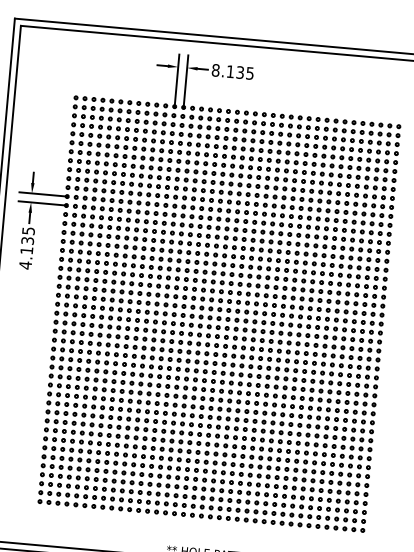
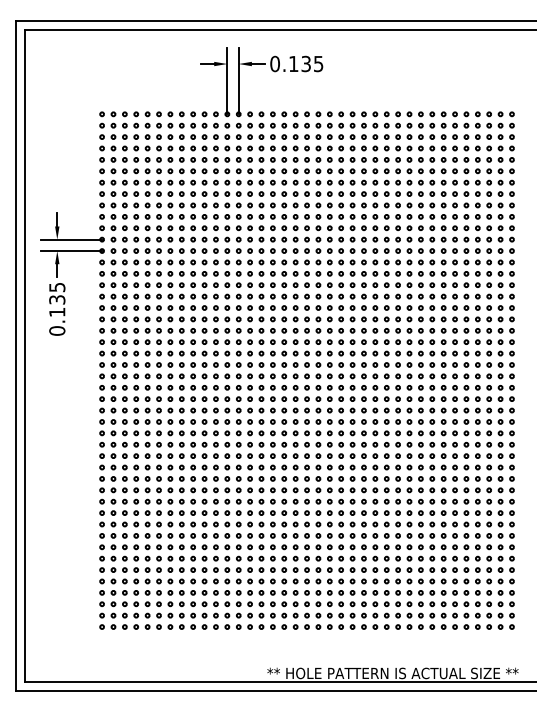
text: (215, 69) -> (274, 63), 8.135 -> 0.135
text: (25, 264) -> (57, 330), 4.135 -> 0.135

